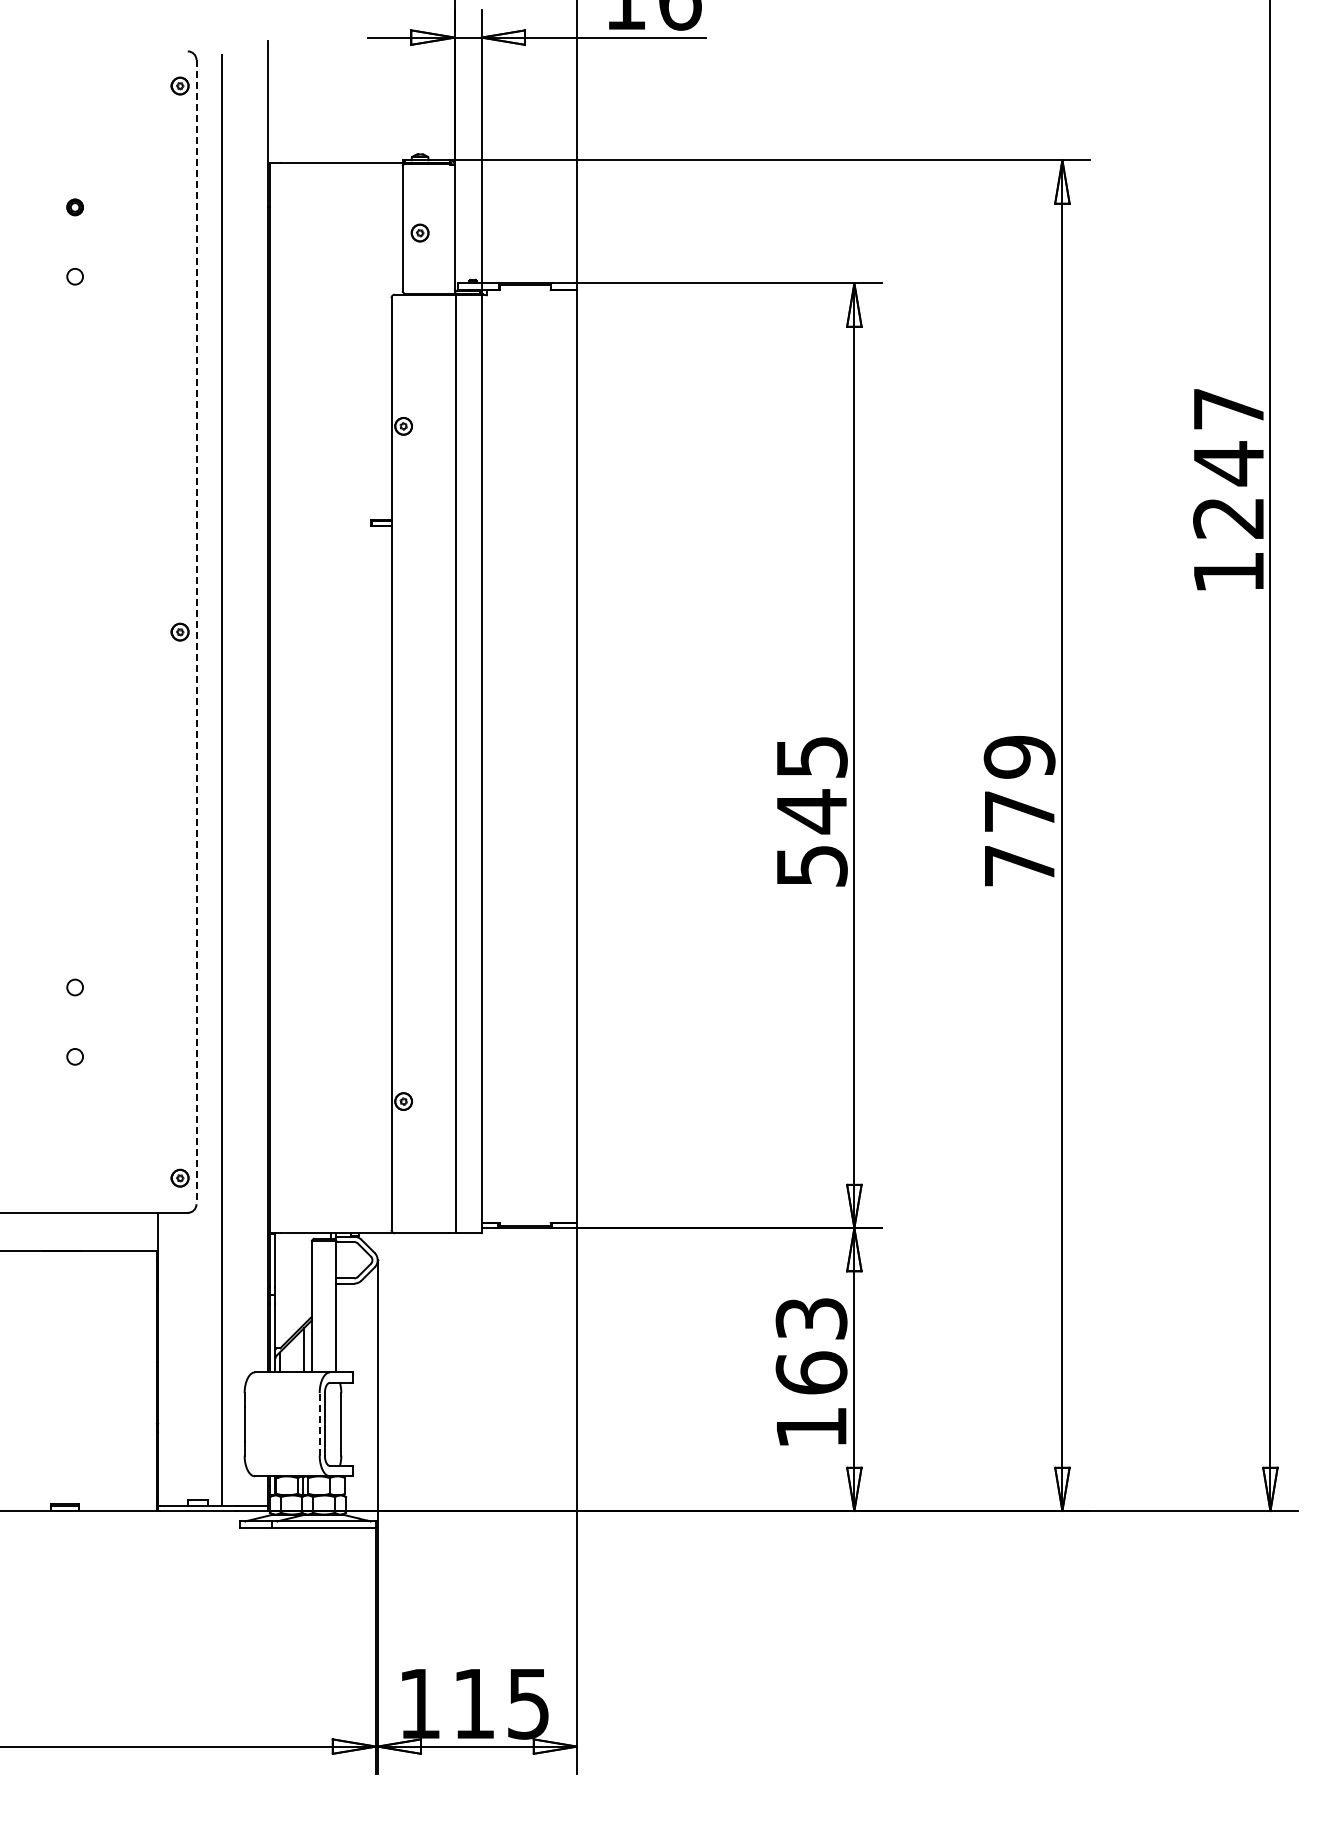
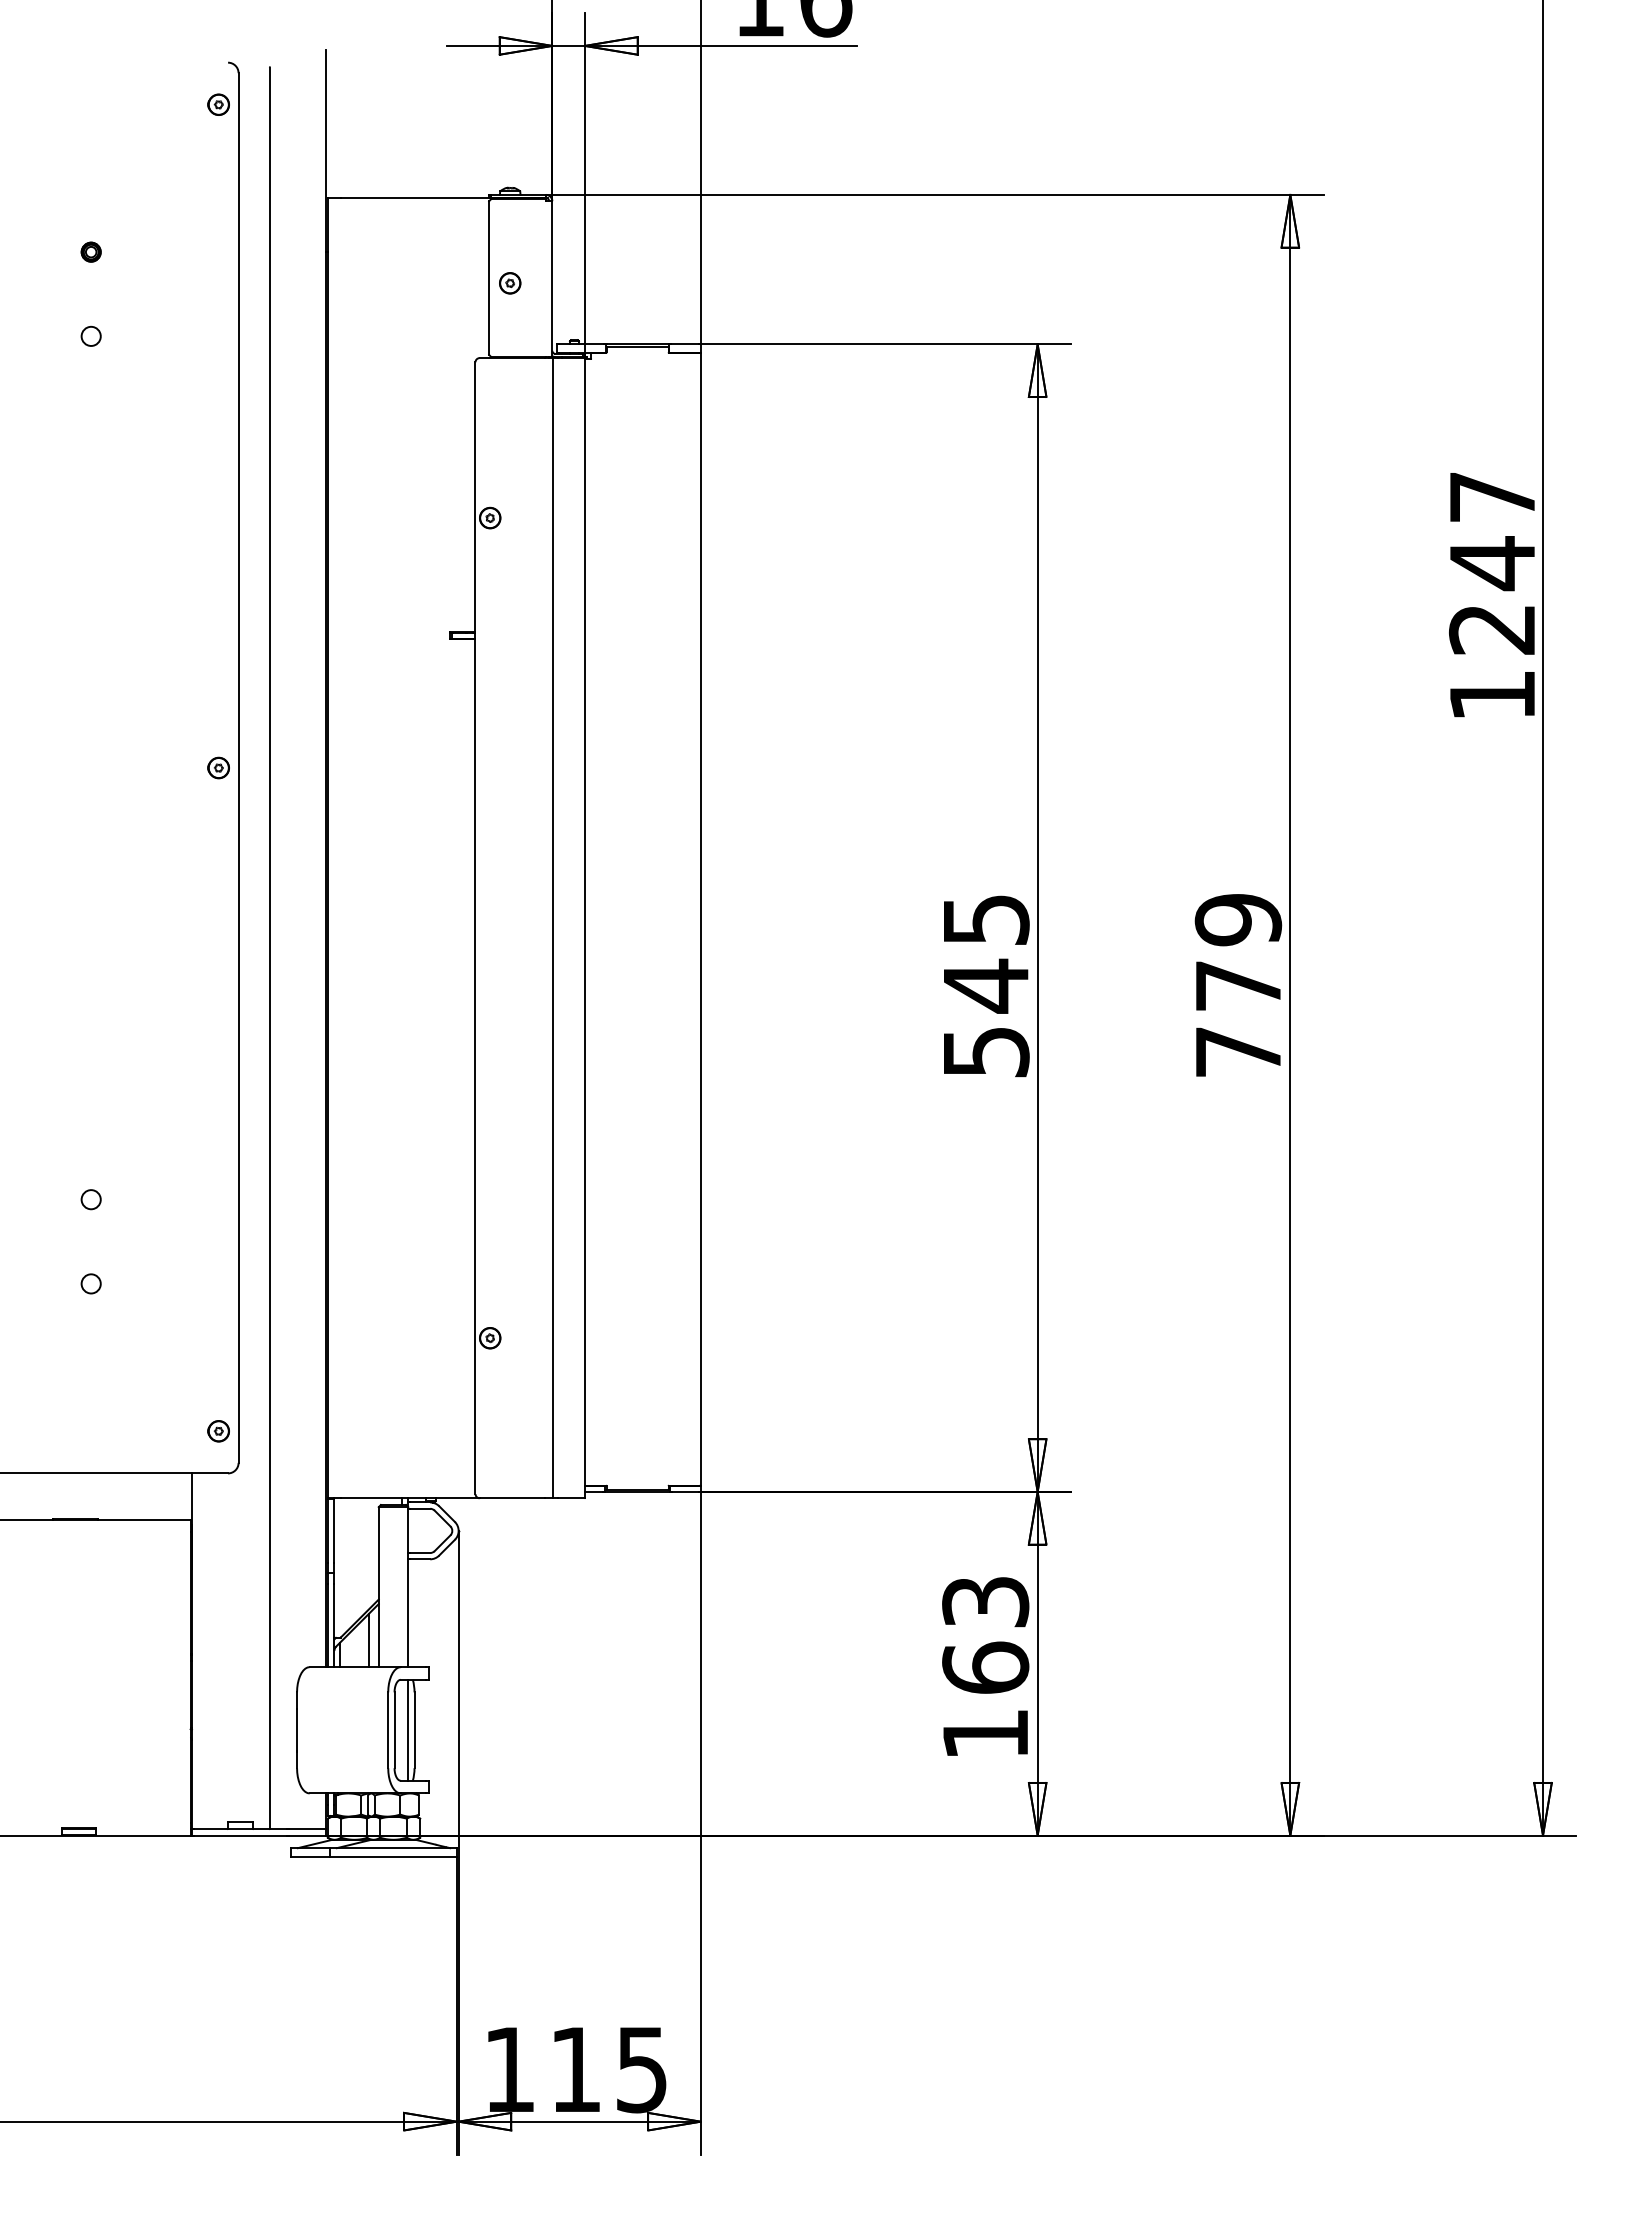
line: (196, 632) -> (238, 768), dashed -> solid
line: (319, 1423) -> (387, 1729), dashed -> solid
line: (336, 1423) -> (408, 1729), added

